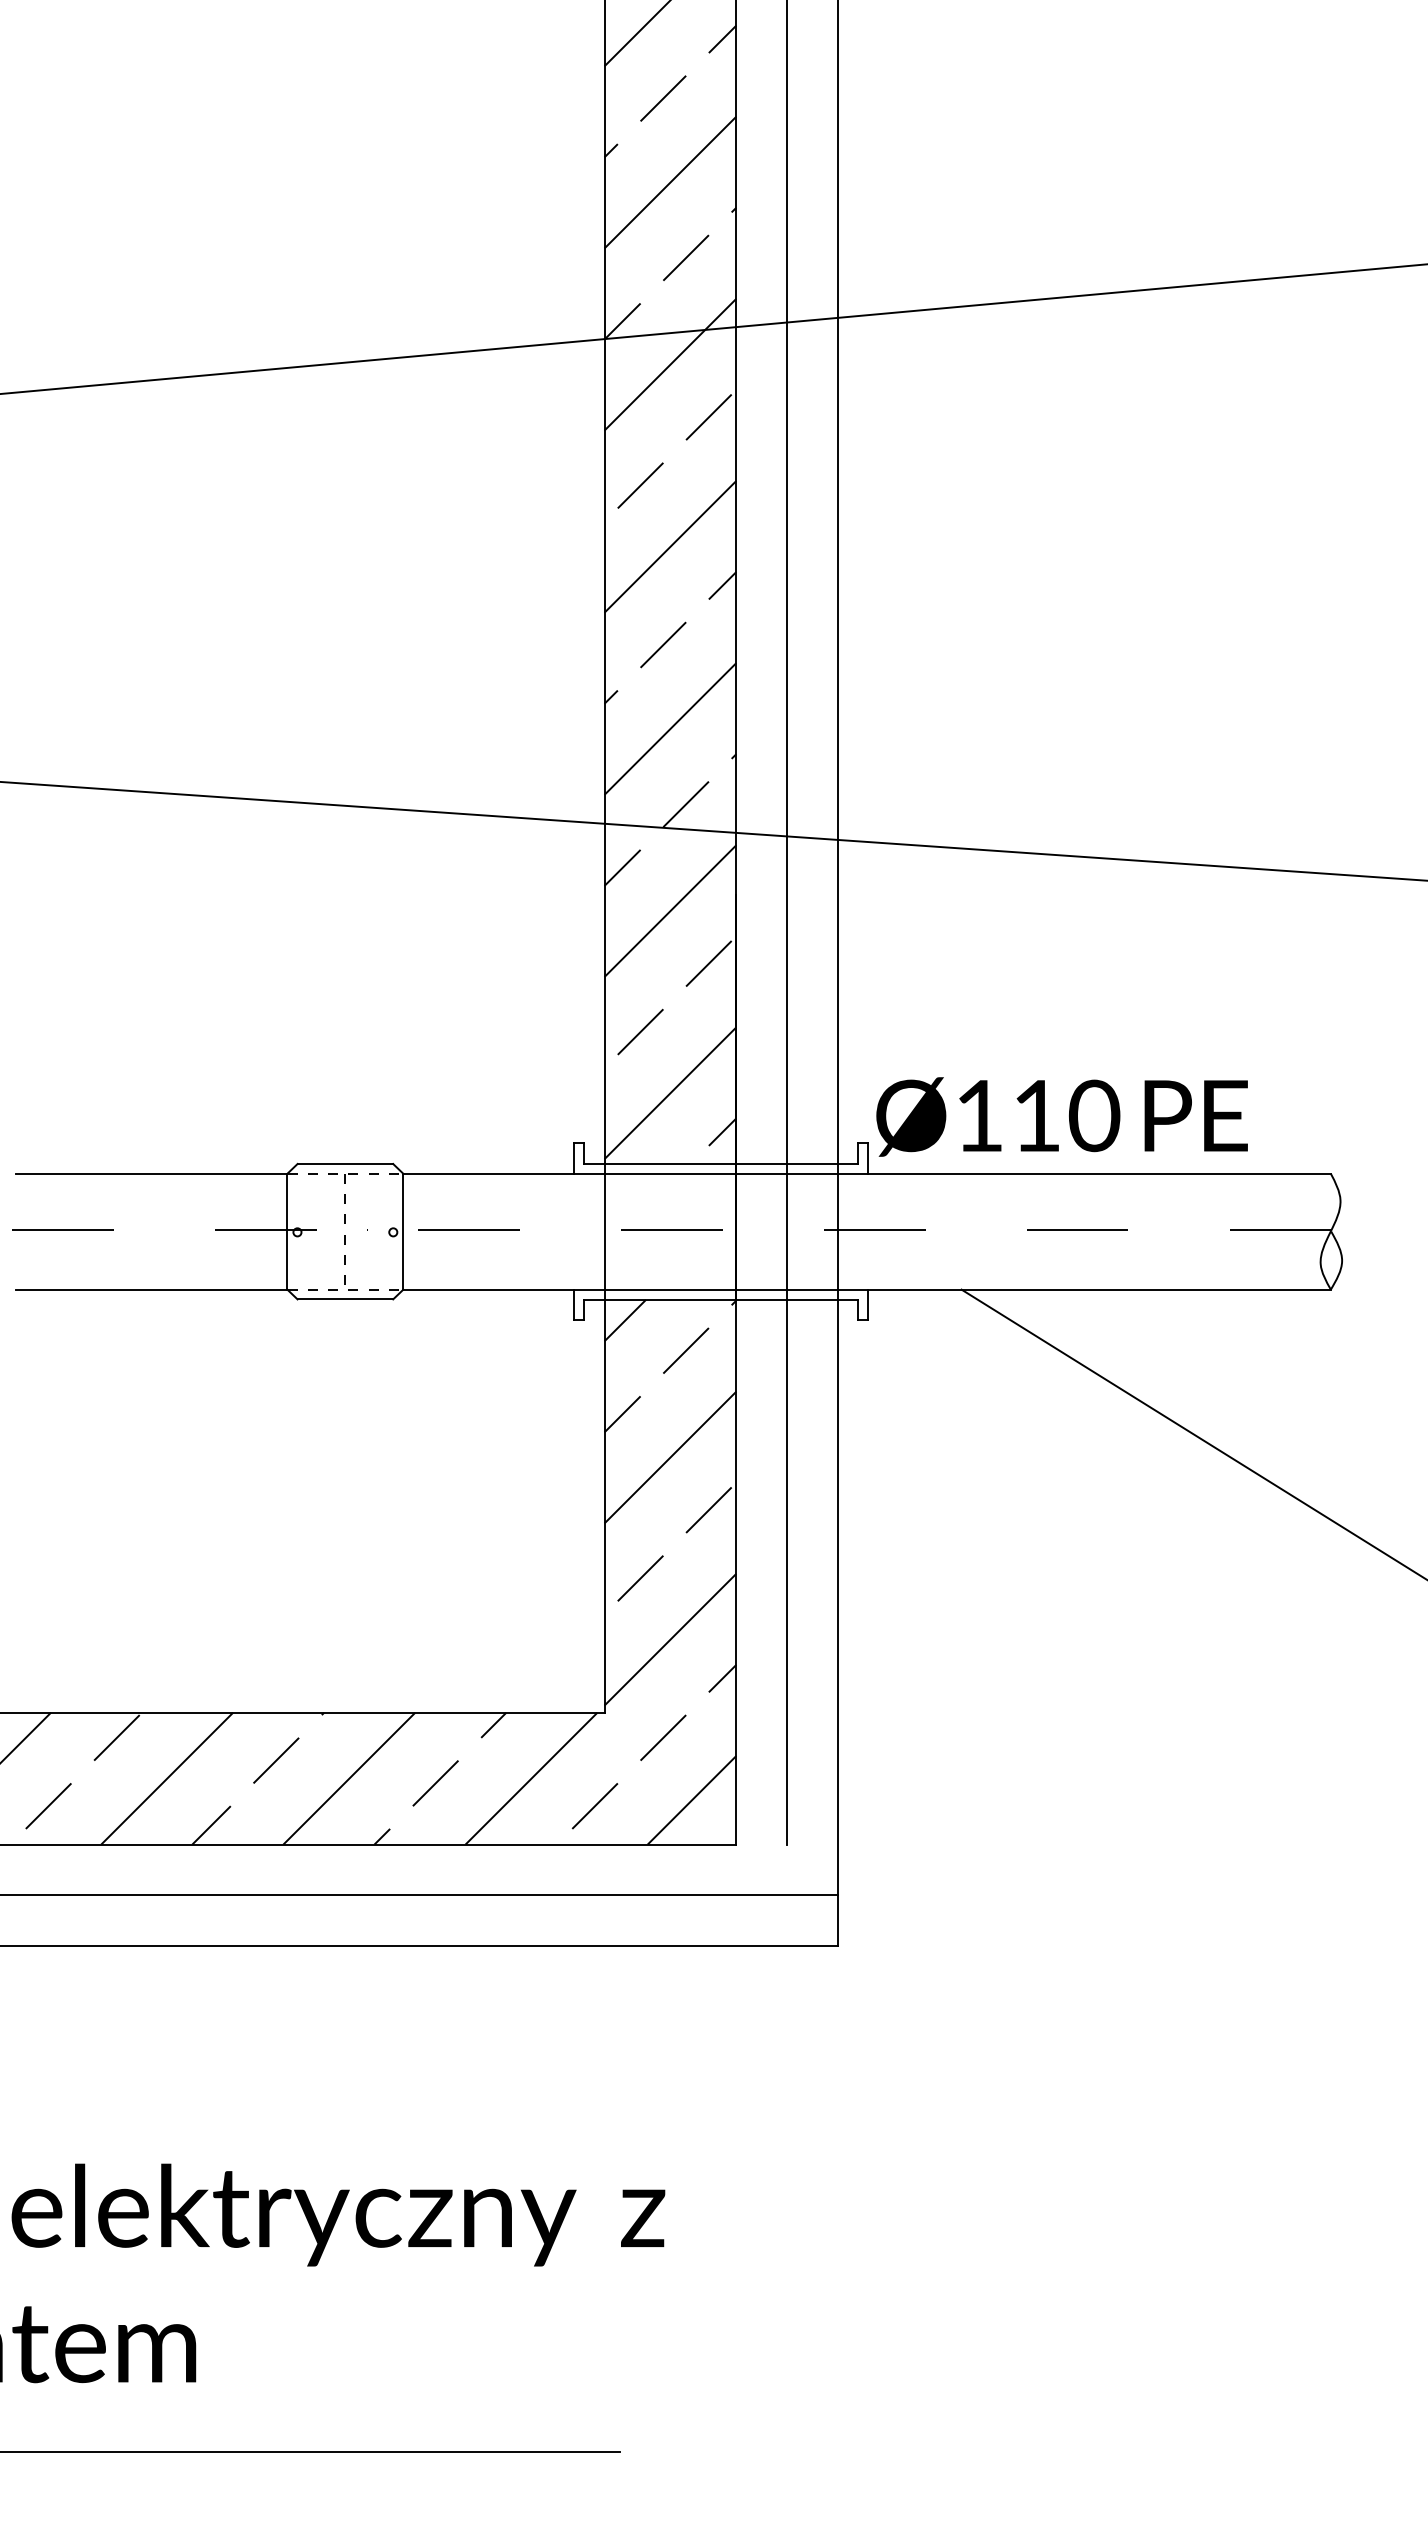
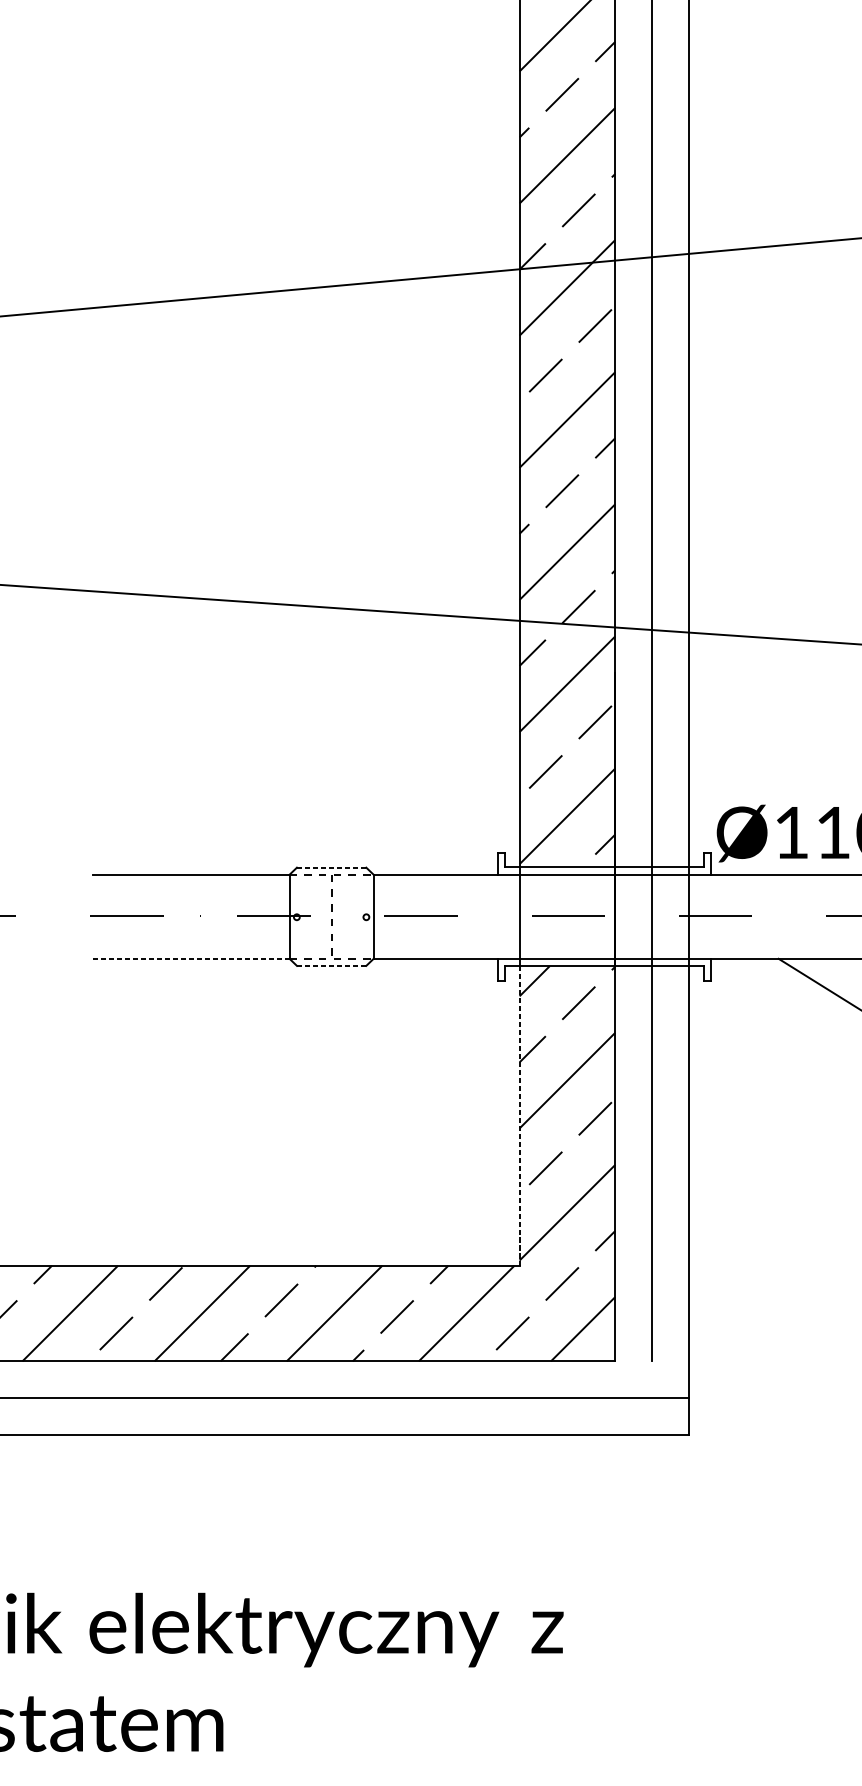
line: (345, 1164) -> (331, 868), solid -> dashed
line: (151, 1289) -> (190, 958), solid -> dashed
line: (345, 1299) -> (331, 965), solid -> dashed
line: (604, 1506) -> (519, 1116), solid -> dashed

